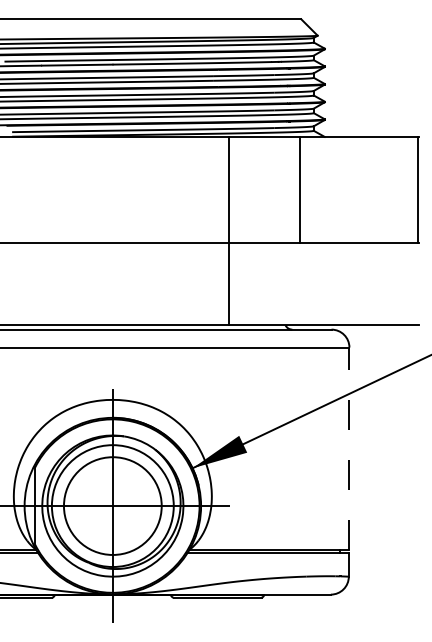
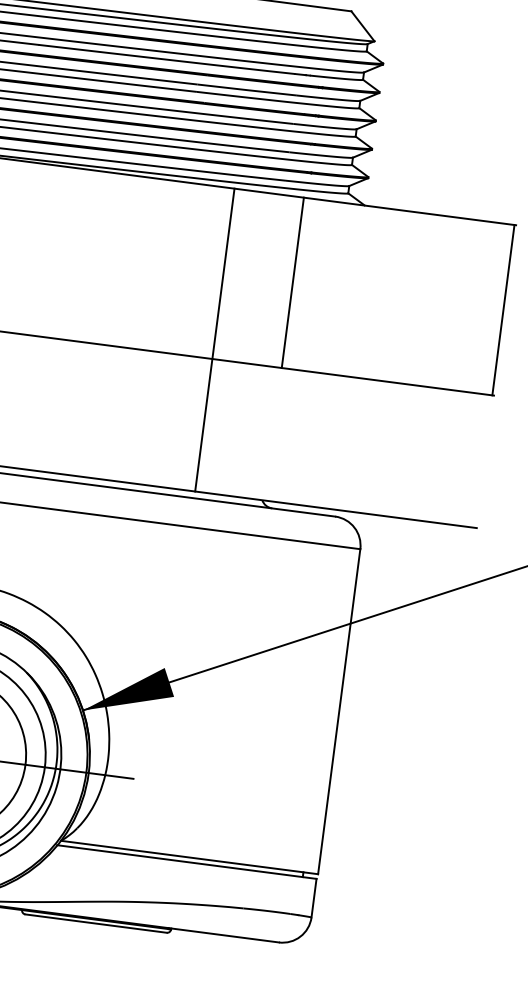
line: (299, 189) -> (292, 281), moved
line: (228, 231) -> (214, 340), moved
line: (349, 448) -> (339, 711), dashed -> solid

